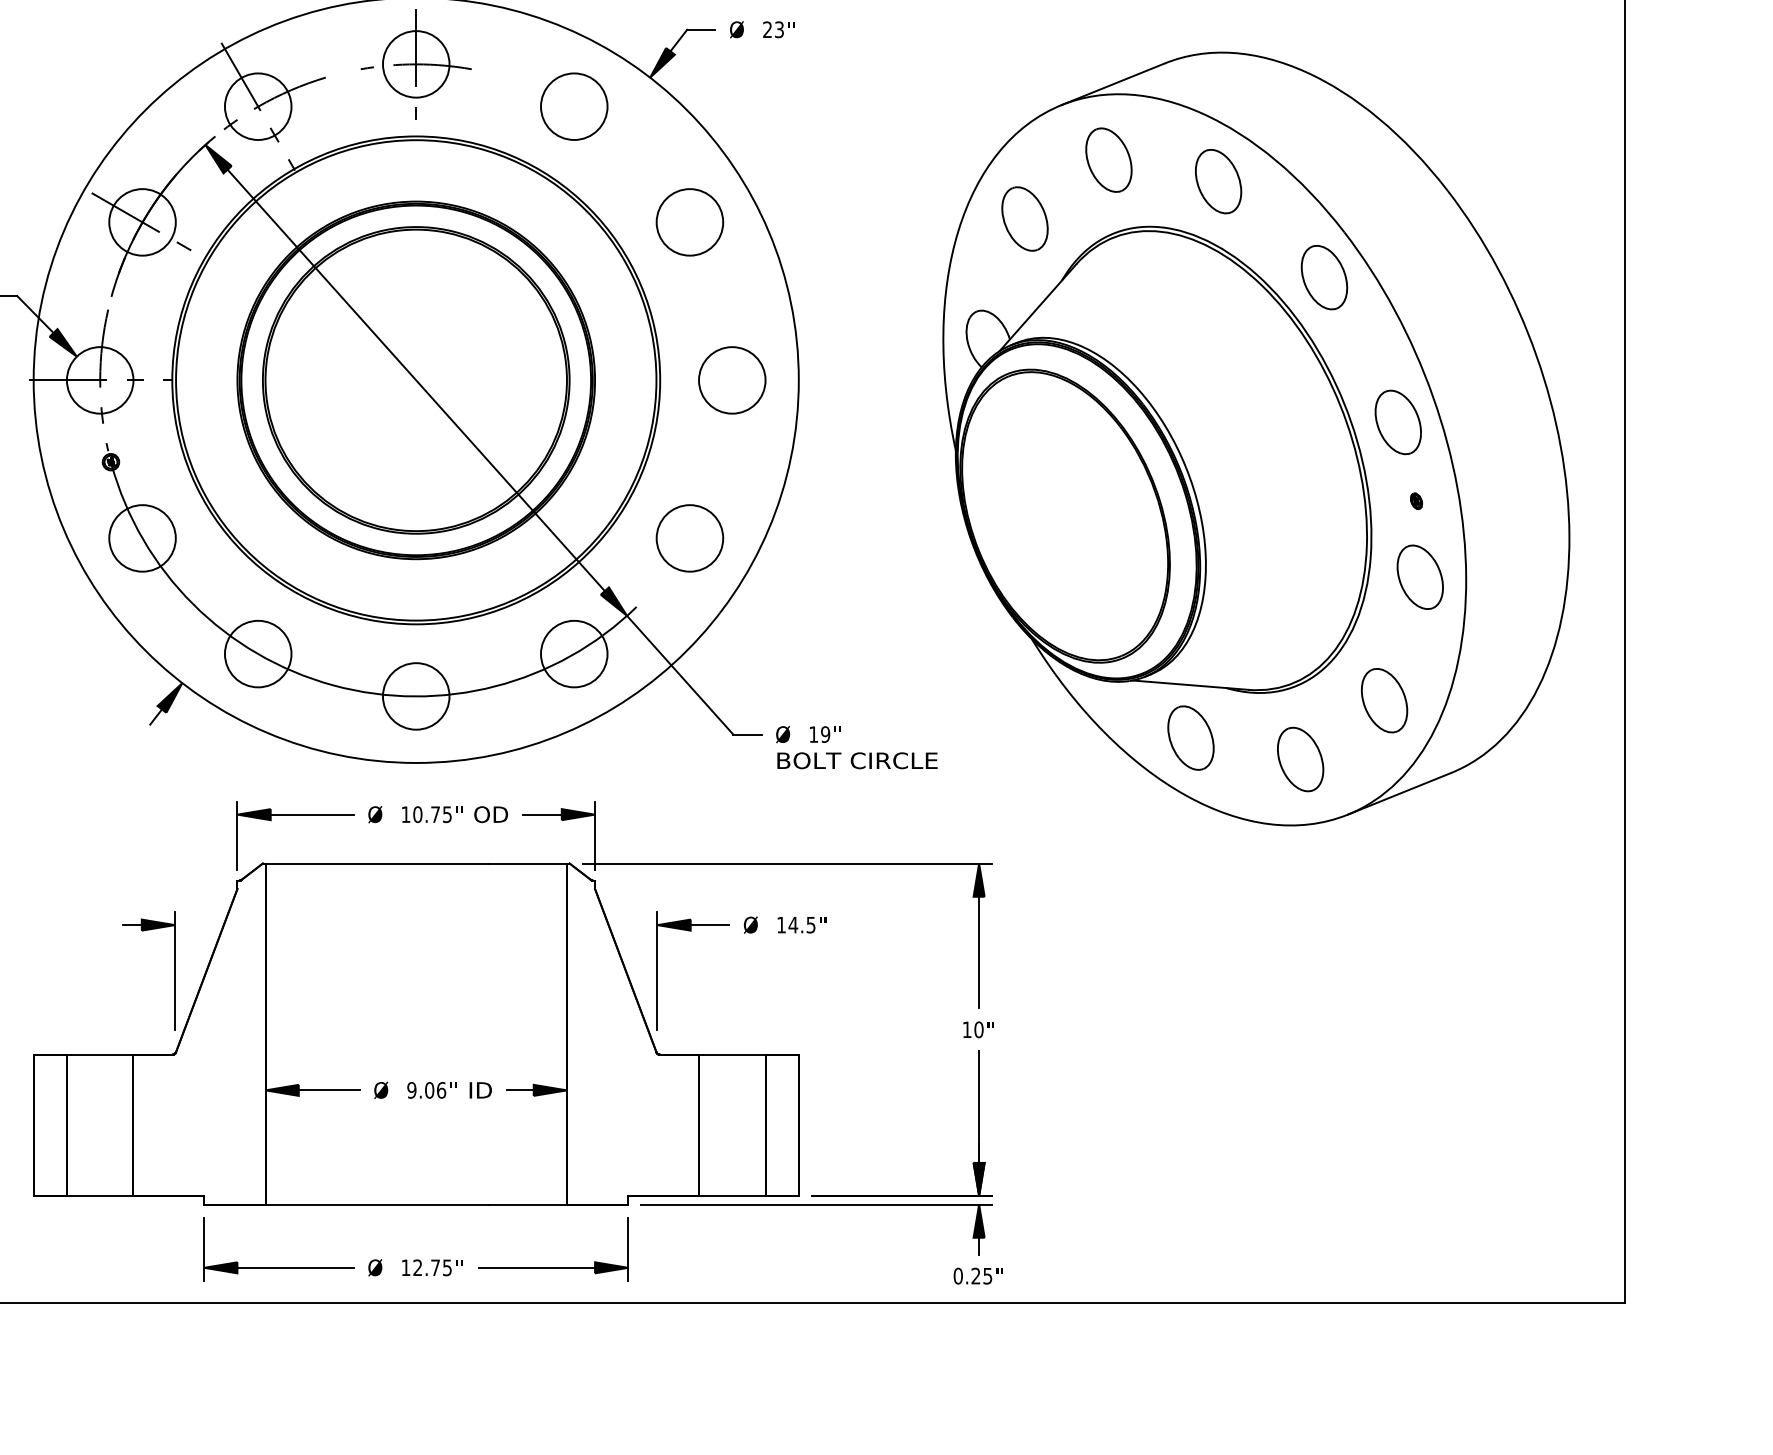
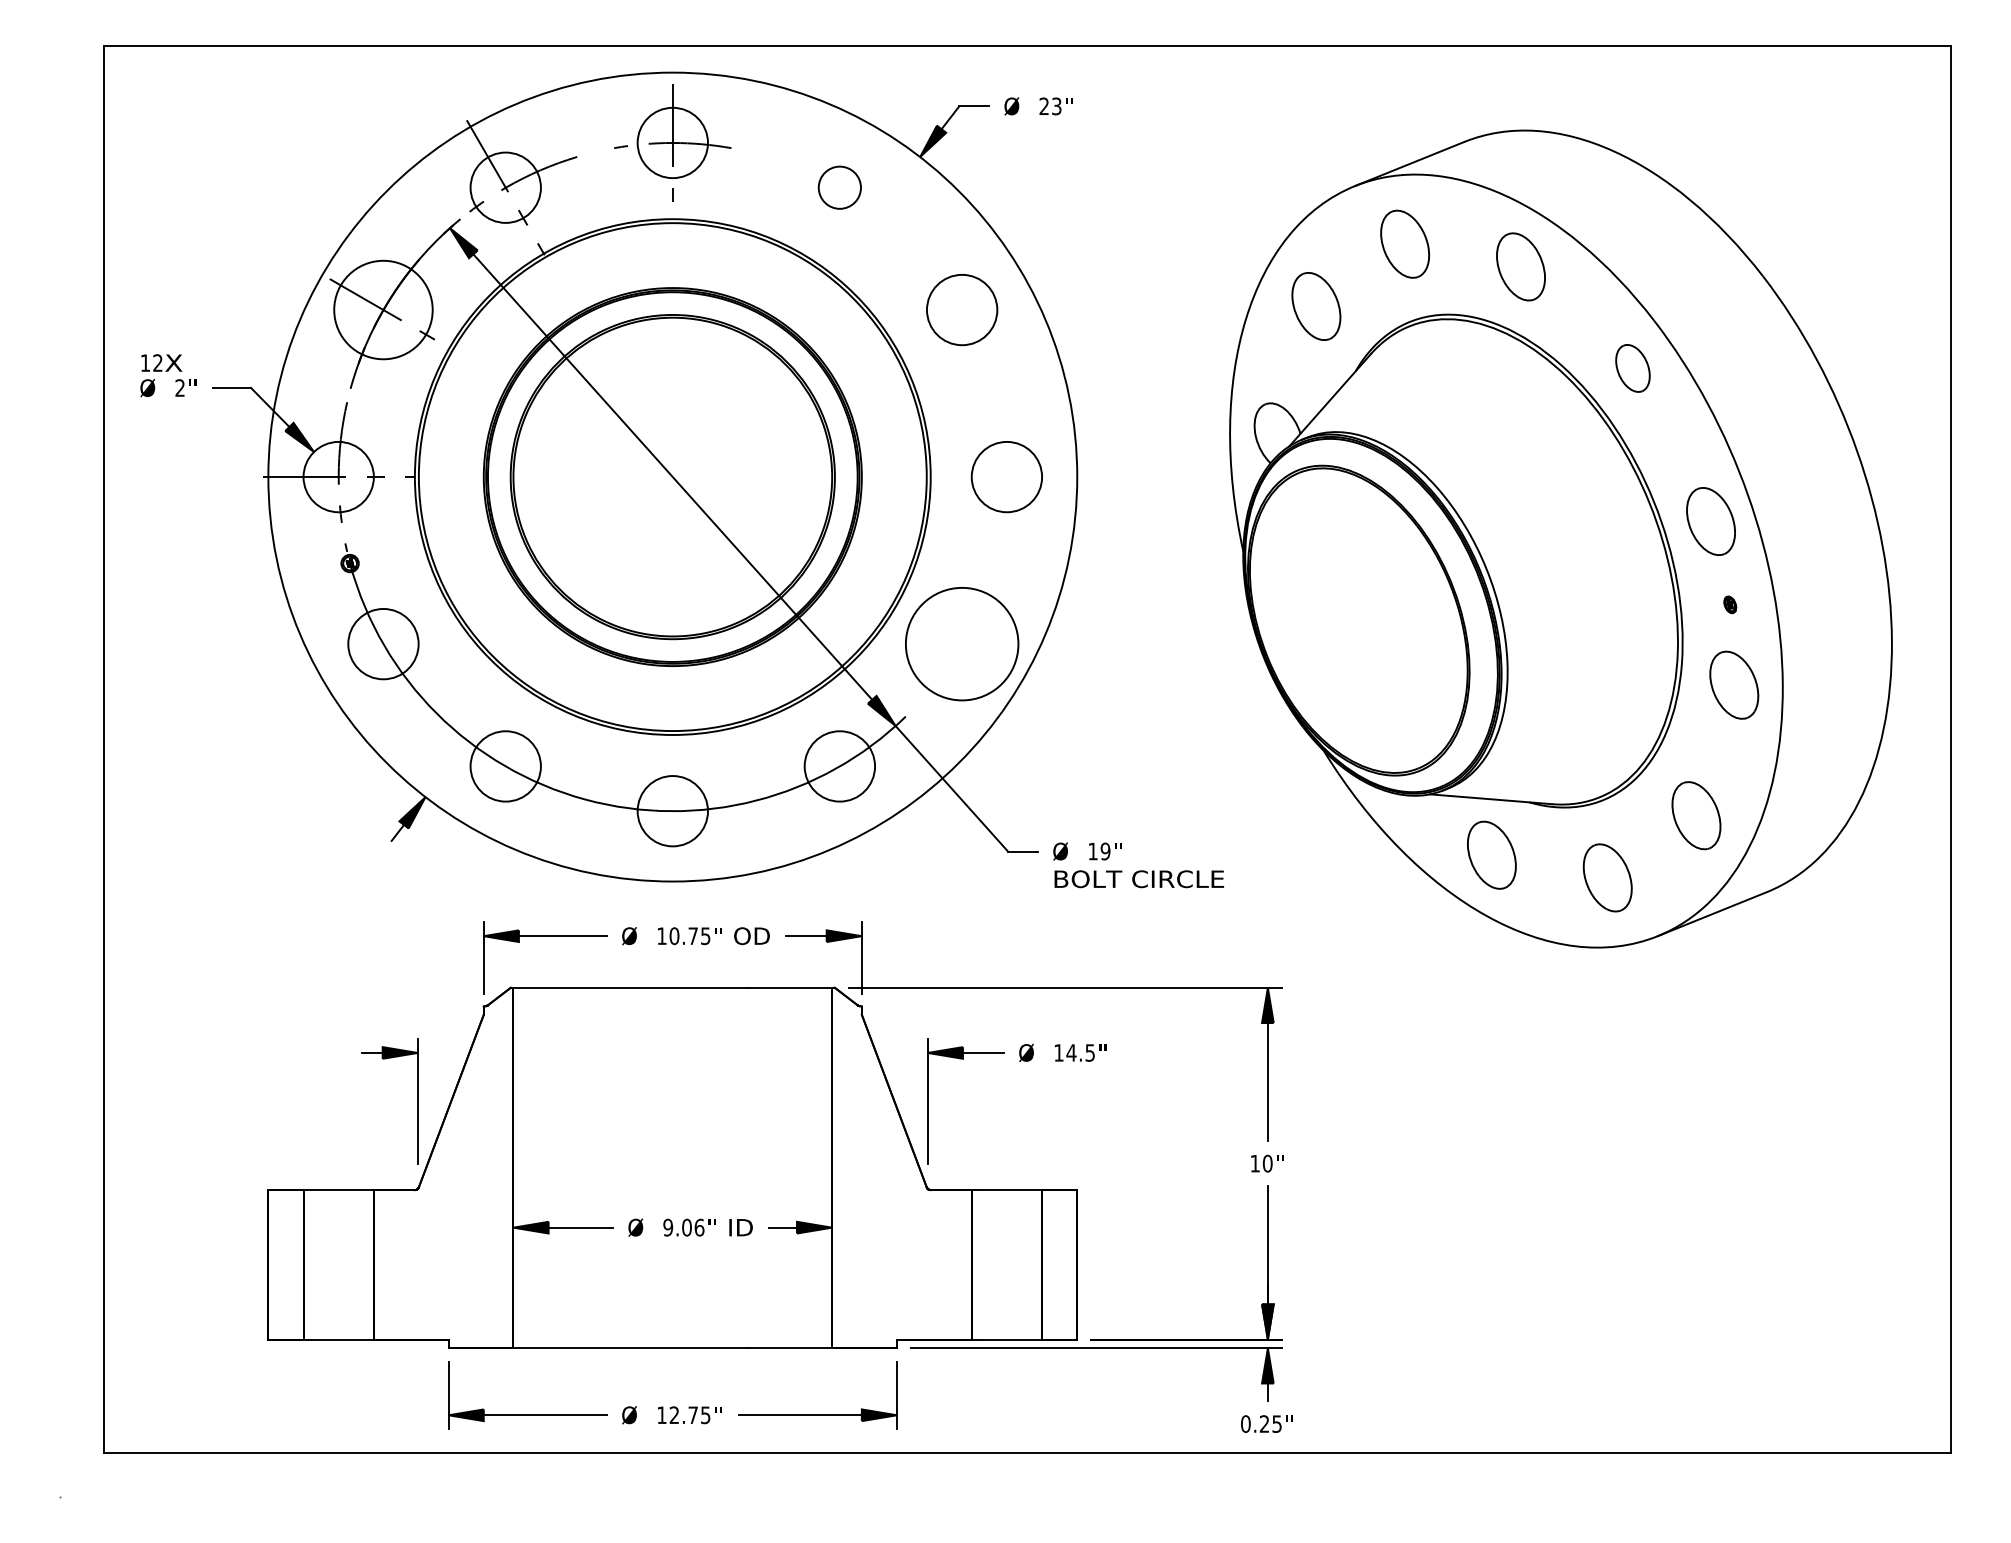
circle: (573, 106) -> (839, 187), size x0.6
circle: (142, 221) -> (383, 309), size x1.4
part: (1324, 277) -> (1632, 368), size x0.7
circle: (689, 537) -> (961, 643), size x1.6

